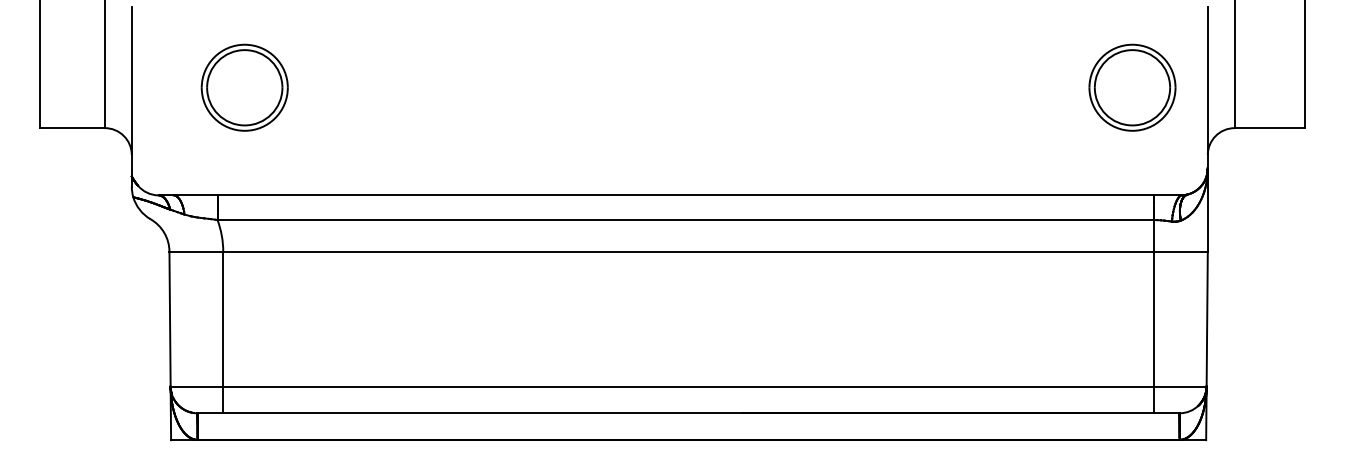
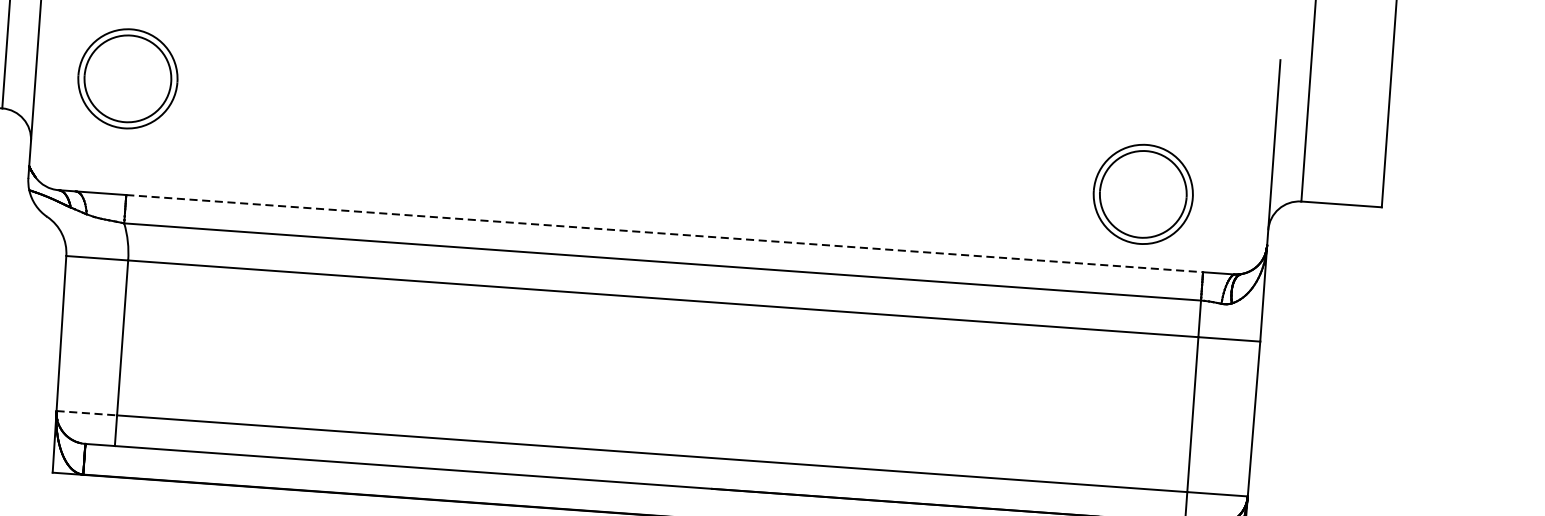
part: (244, 87) -> (127, 78), moved
part: (1132, 87) -> (1143, 194), moved
line: (686, 195) -> (665, 233), solid -> dashed
line: (197, 386) -> (87, 413), solid -> dashed

